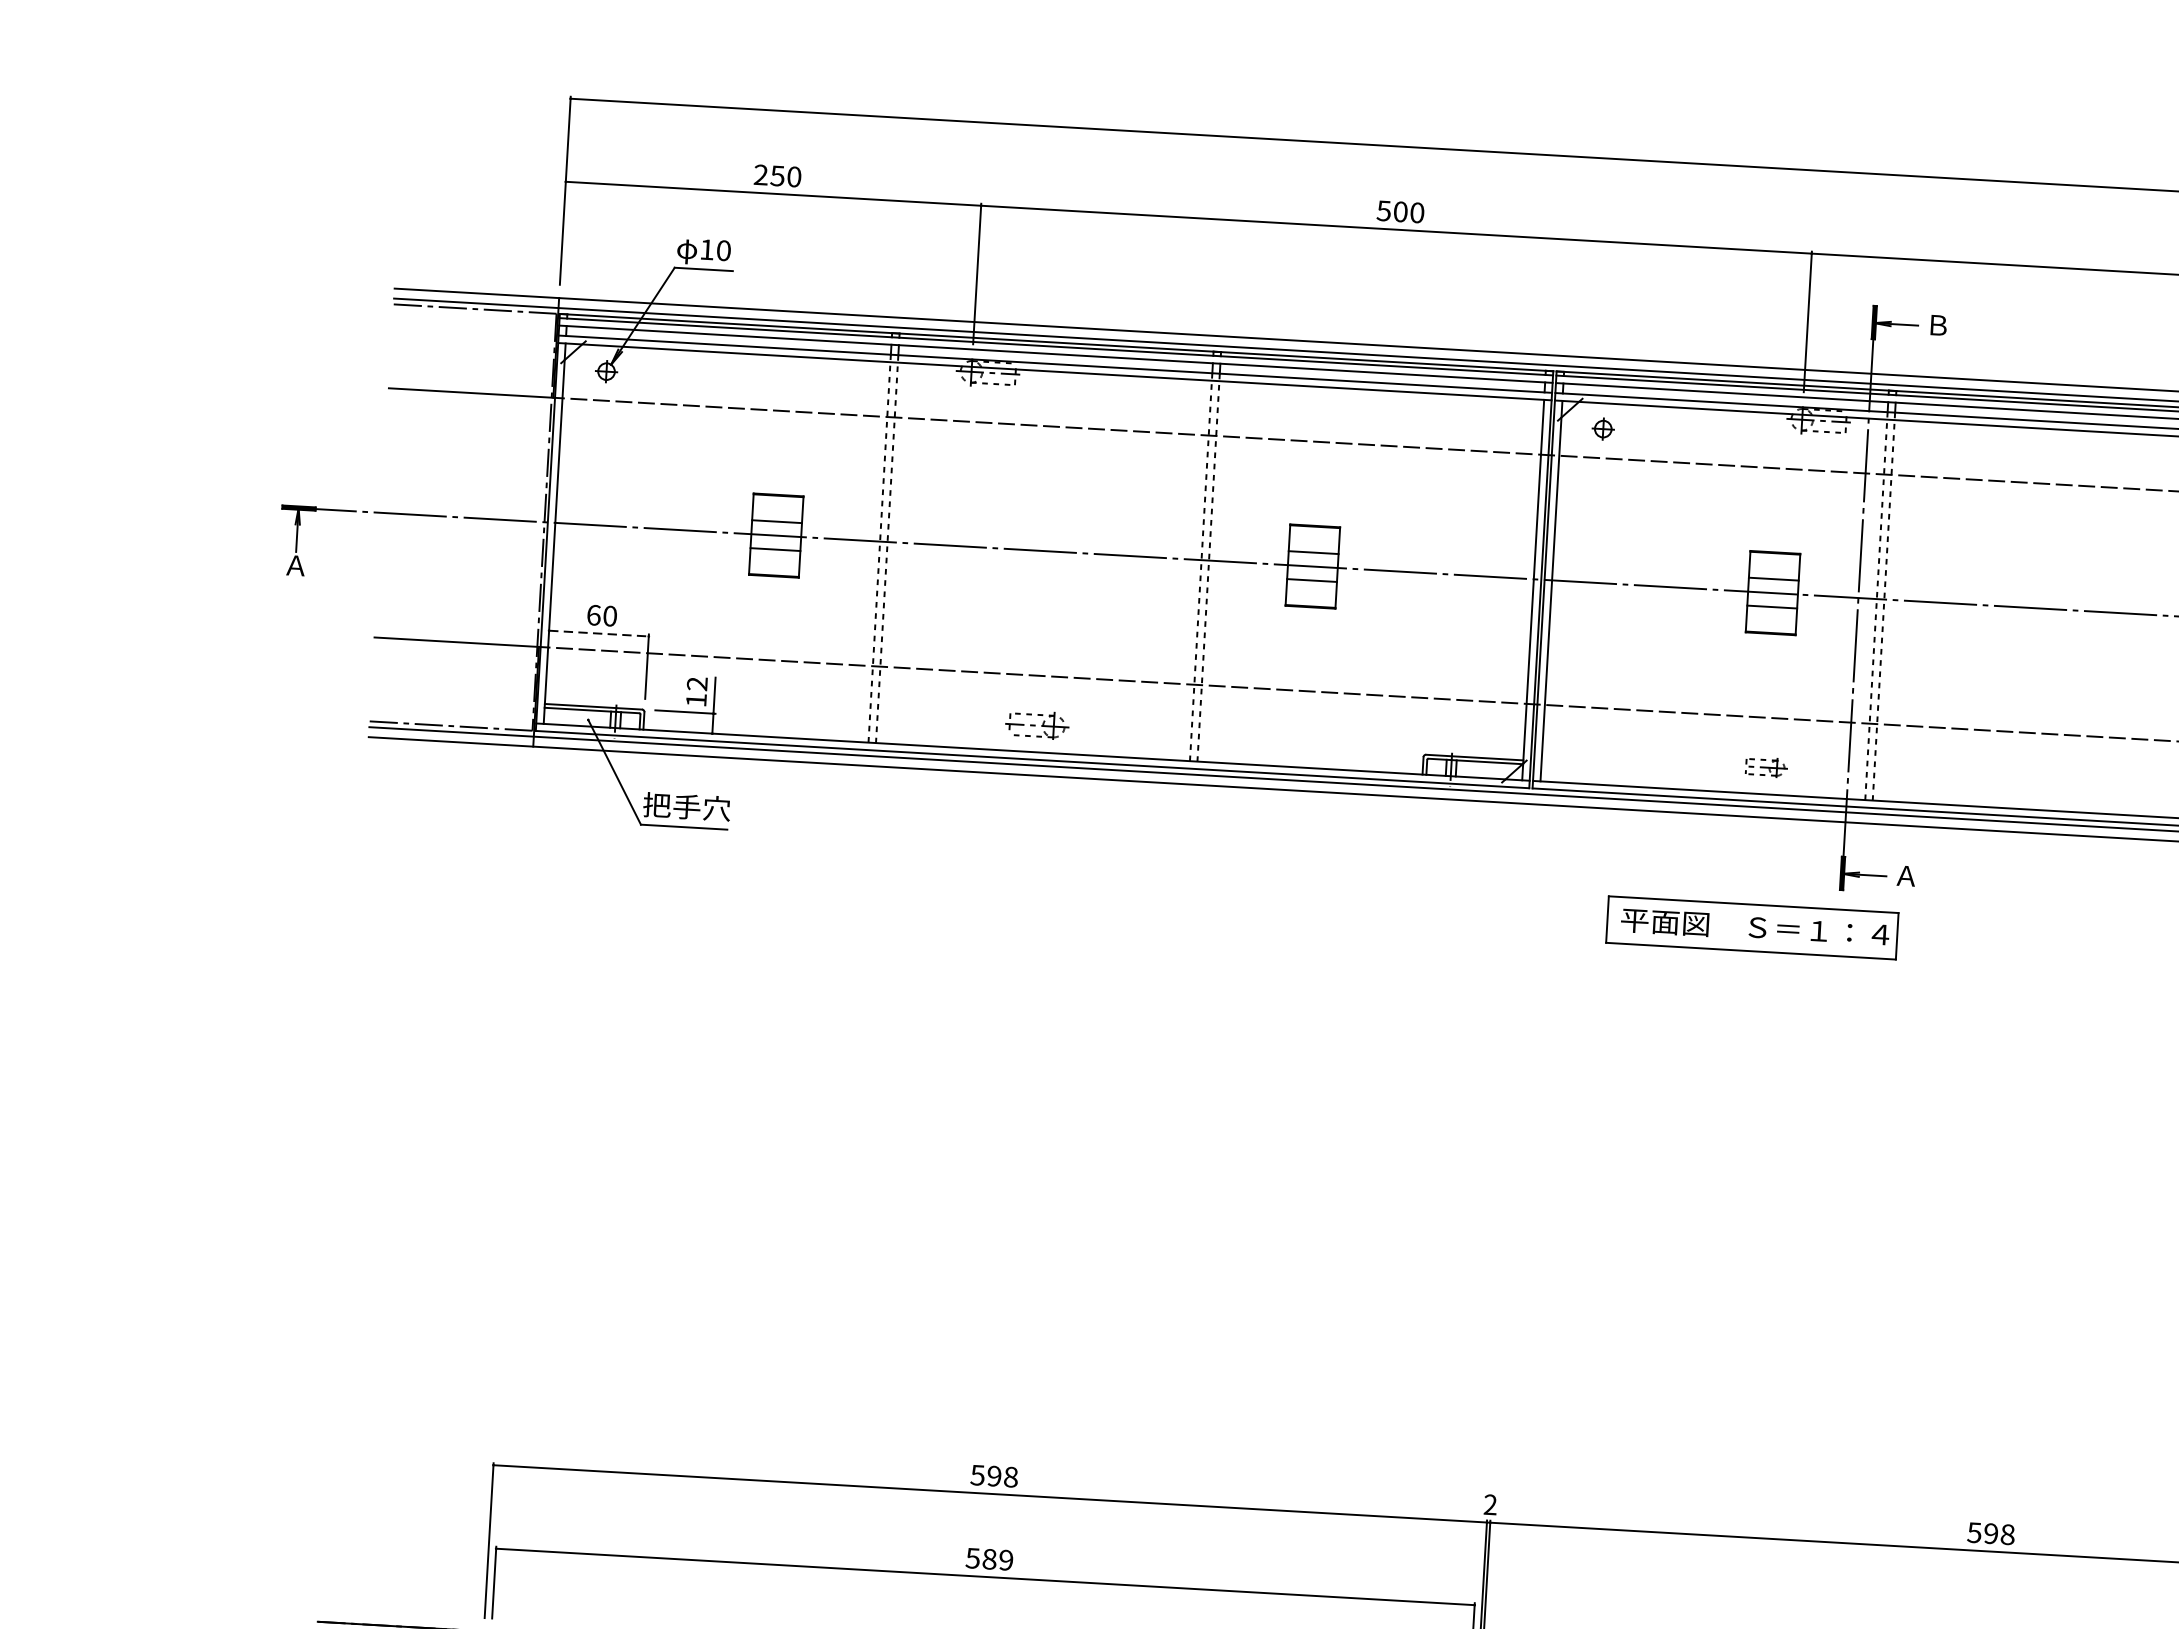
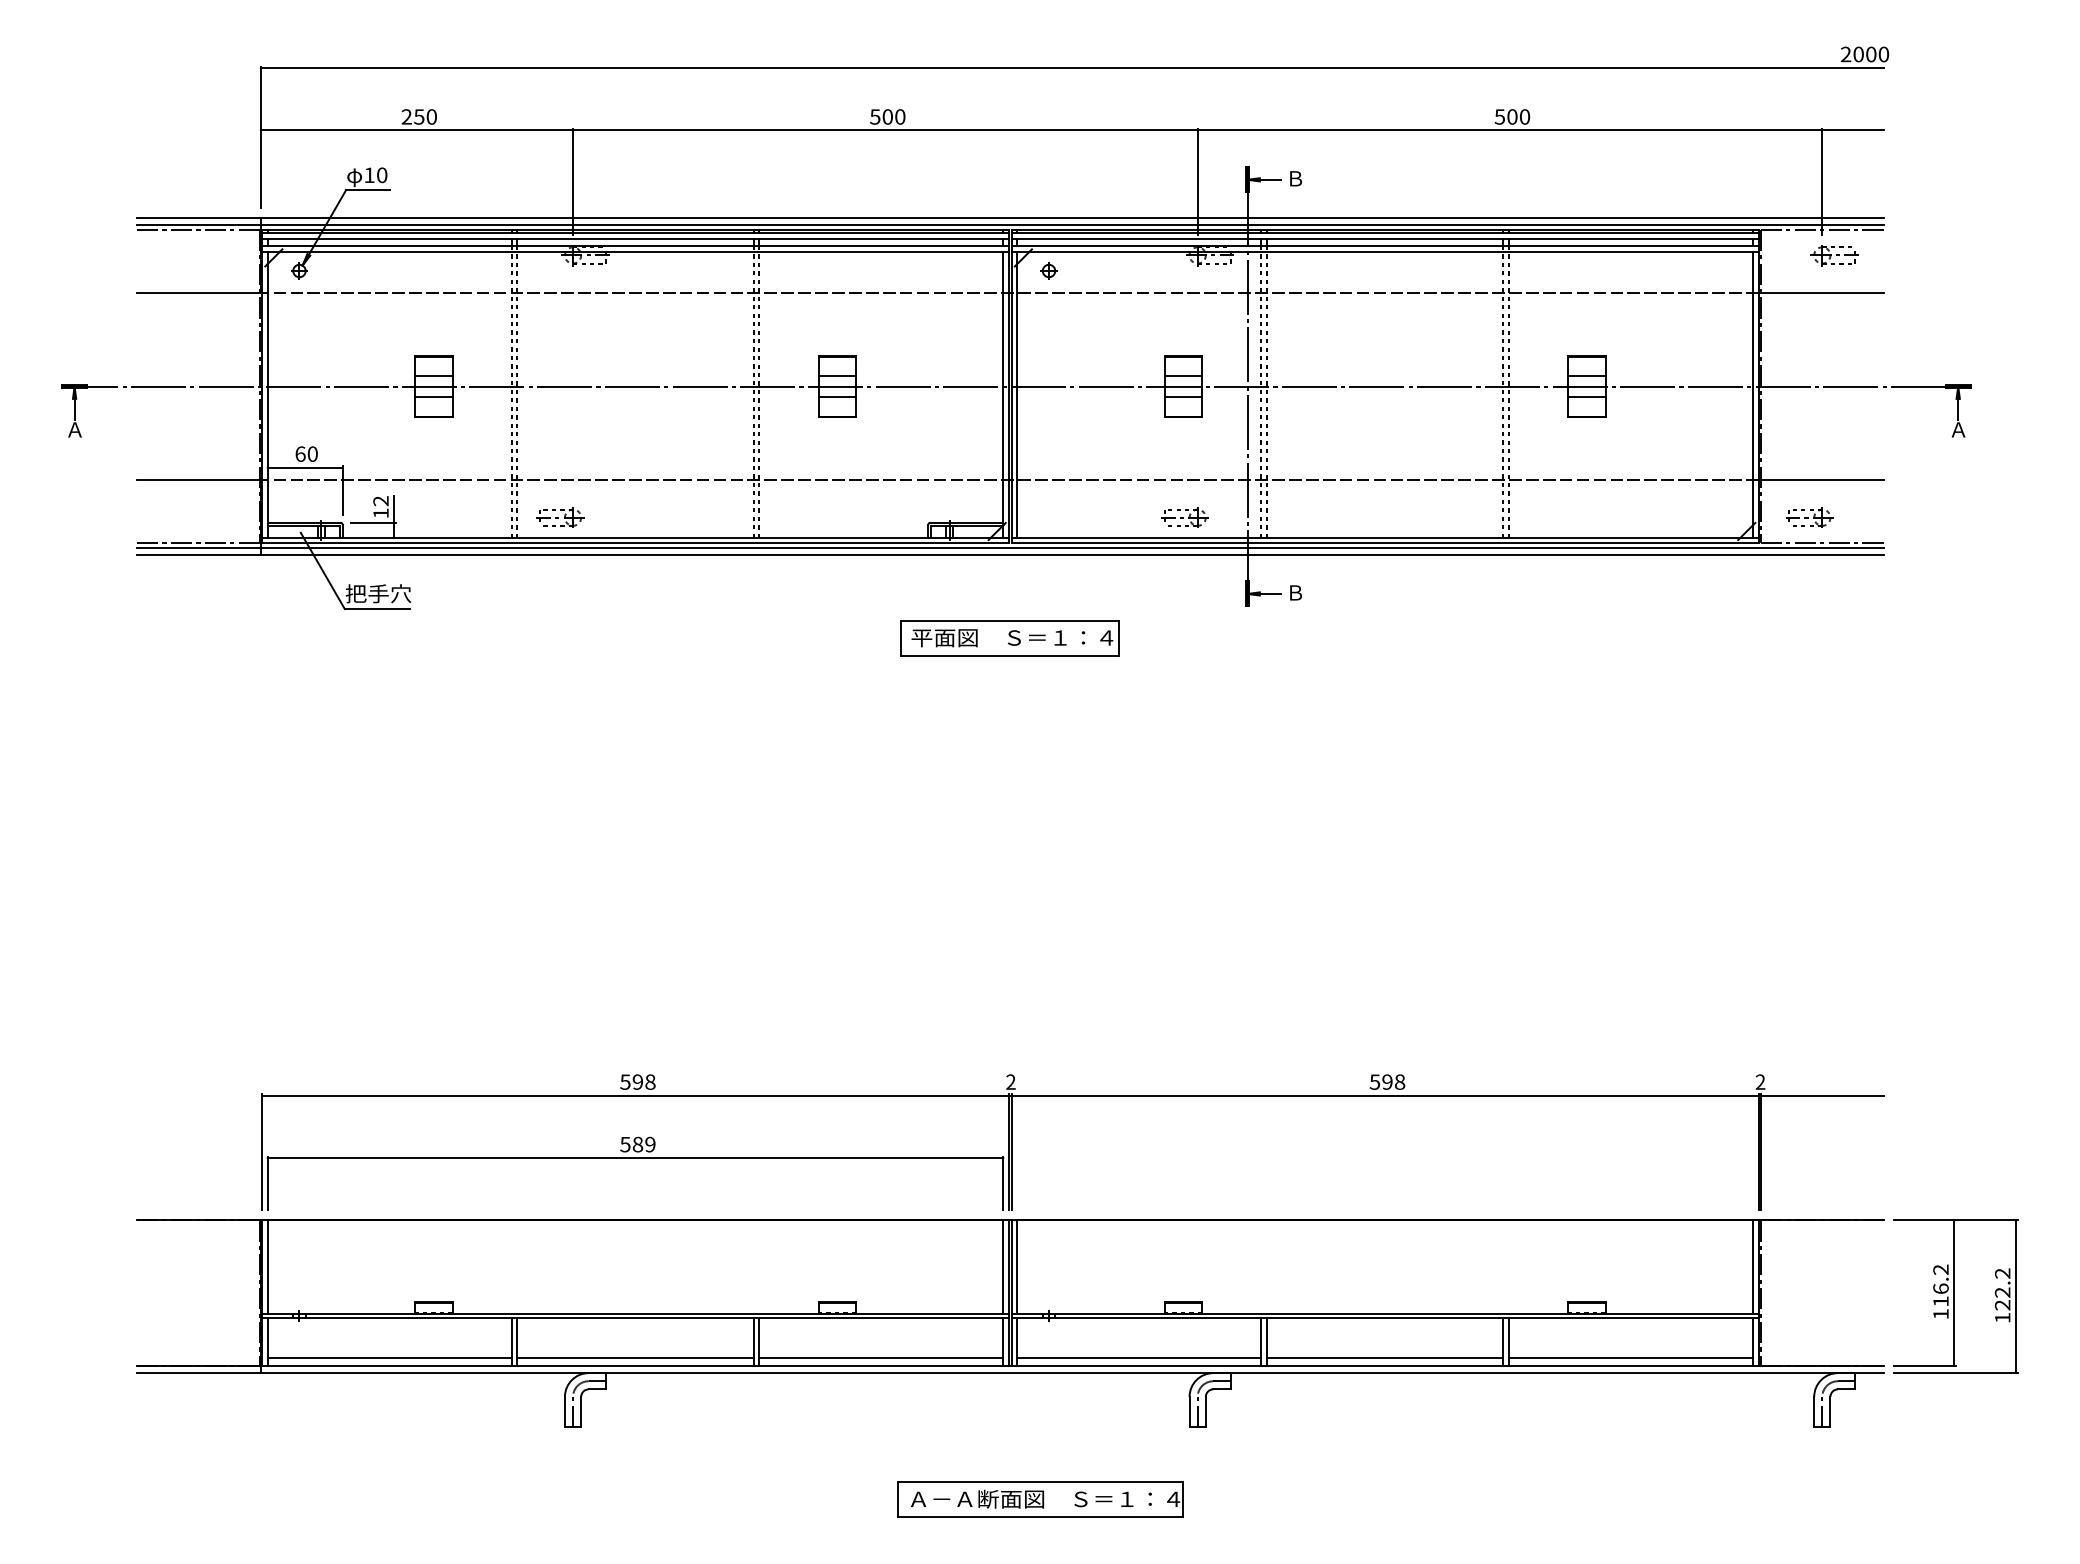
line: (599, 633) -> (305, 467), dashed -> solid
part: (1037, 725) -> (560, 517), moved
part: (1764, 767) -> (1184, 517), size x1.43
text: (1906, 875) -> (1295, 592), Ａ -> Ｂ
part: (1751, 927) -> (1009, 638), moved

